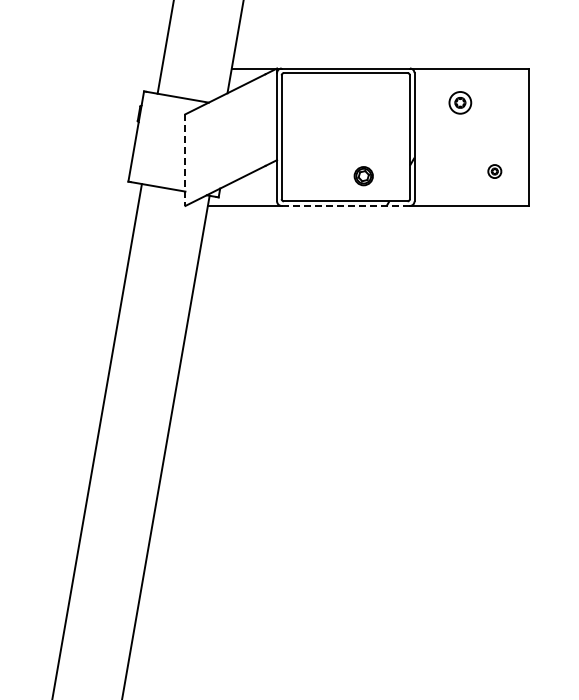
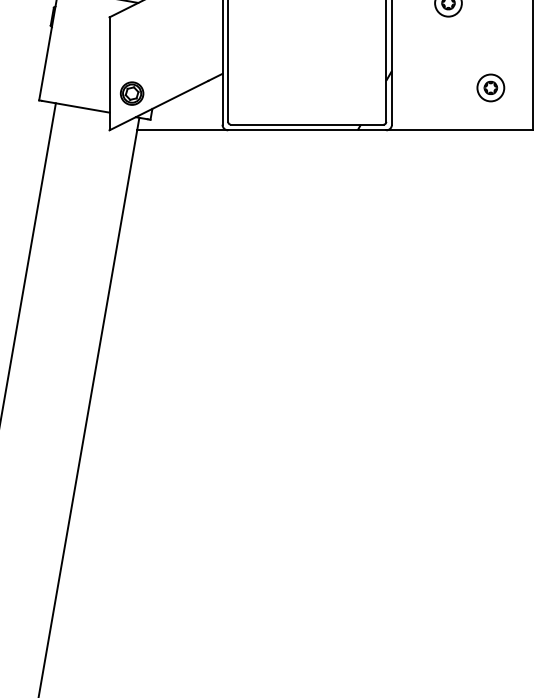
line: (185, 160) -> (109, 74), dashed -> solid
part: (494, 171) -> (490, 87), size x1.67
part: (363, 176) -> (131, 94), moved
line: (346, 205) -> (308, 129), dashed -> solid

